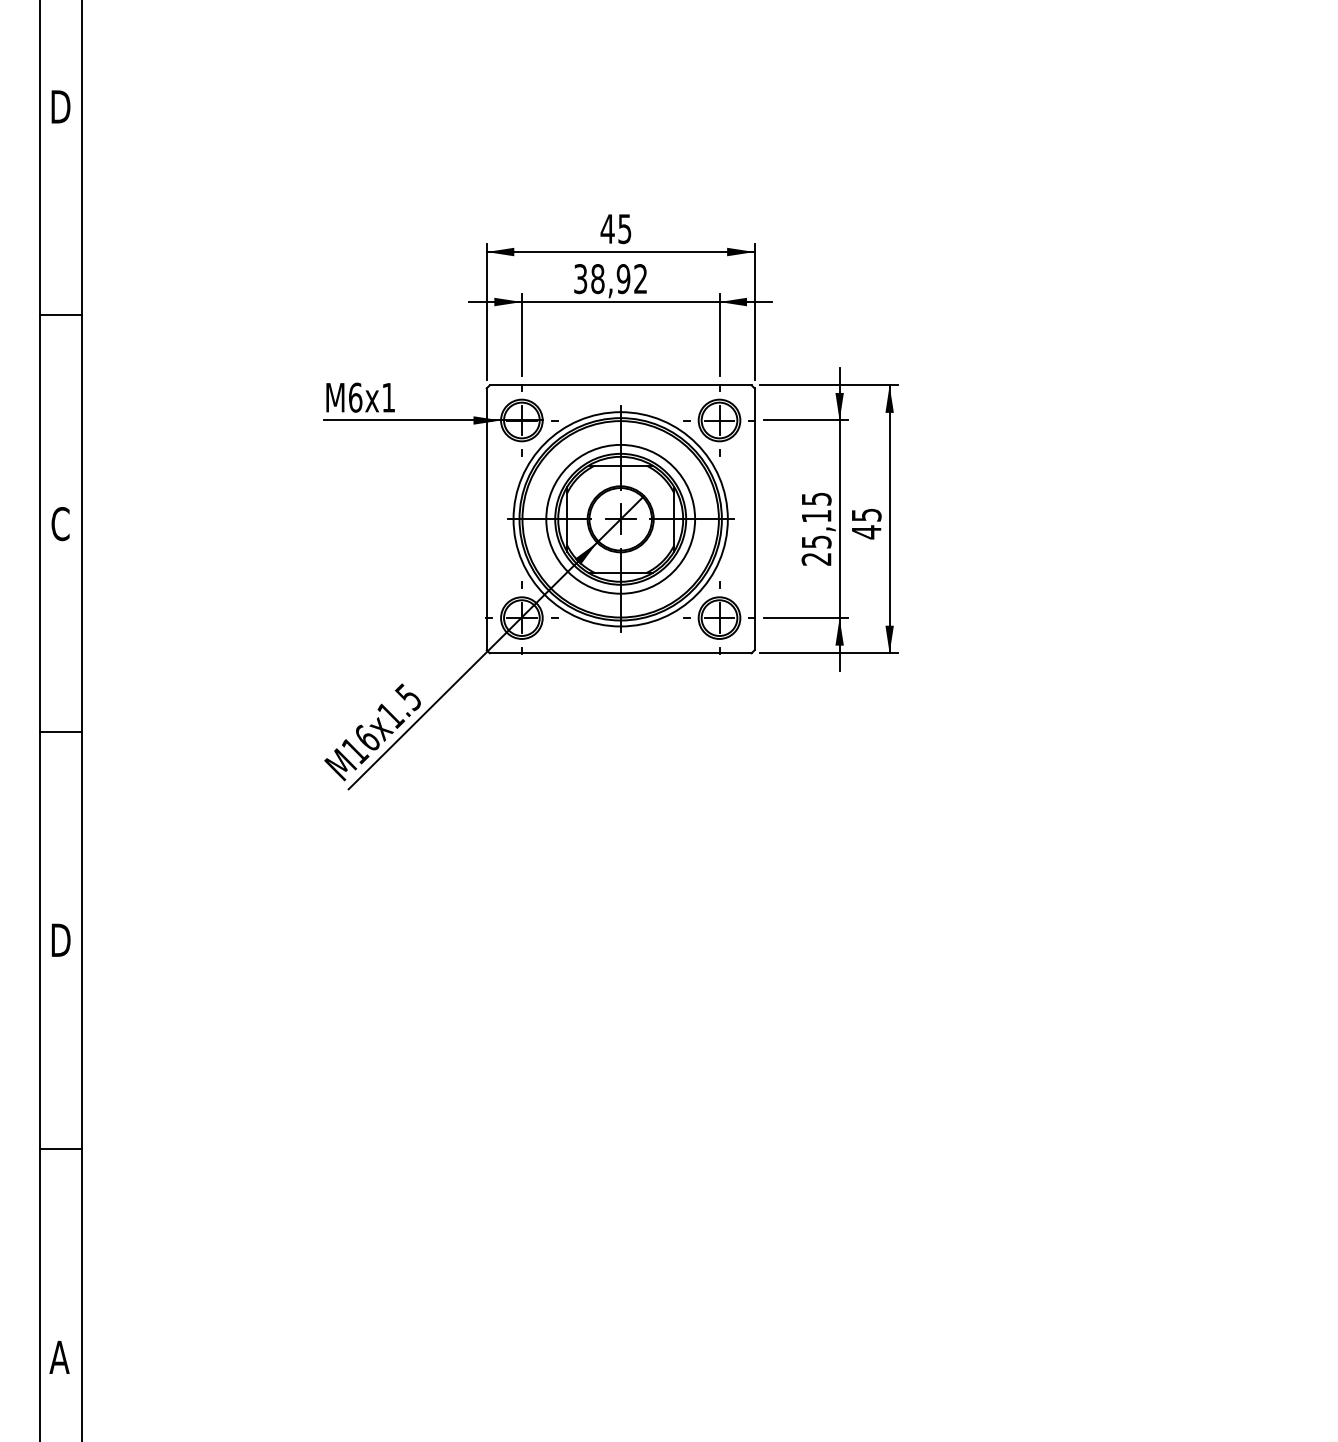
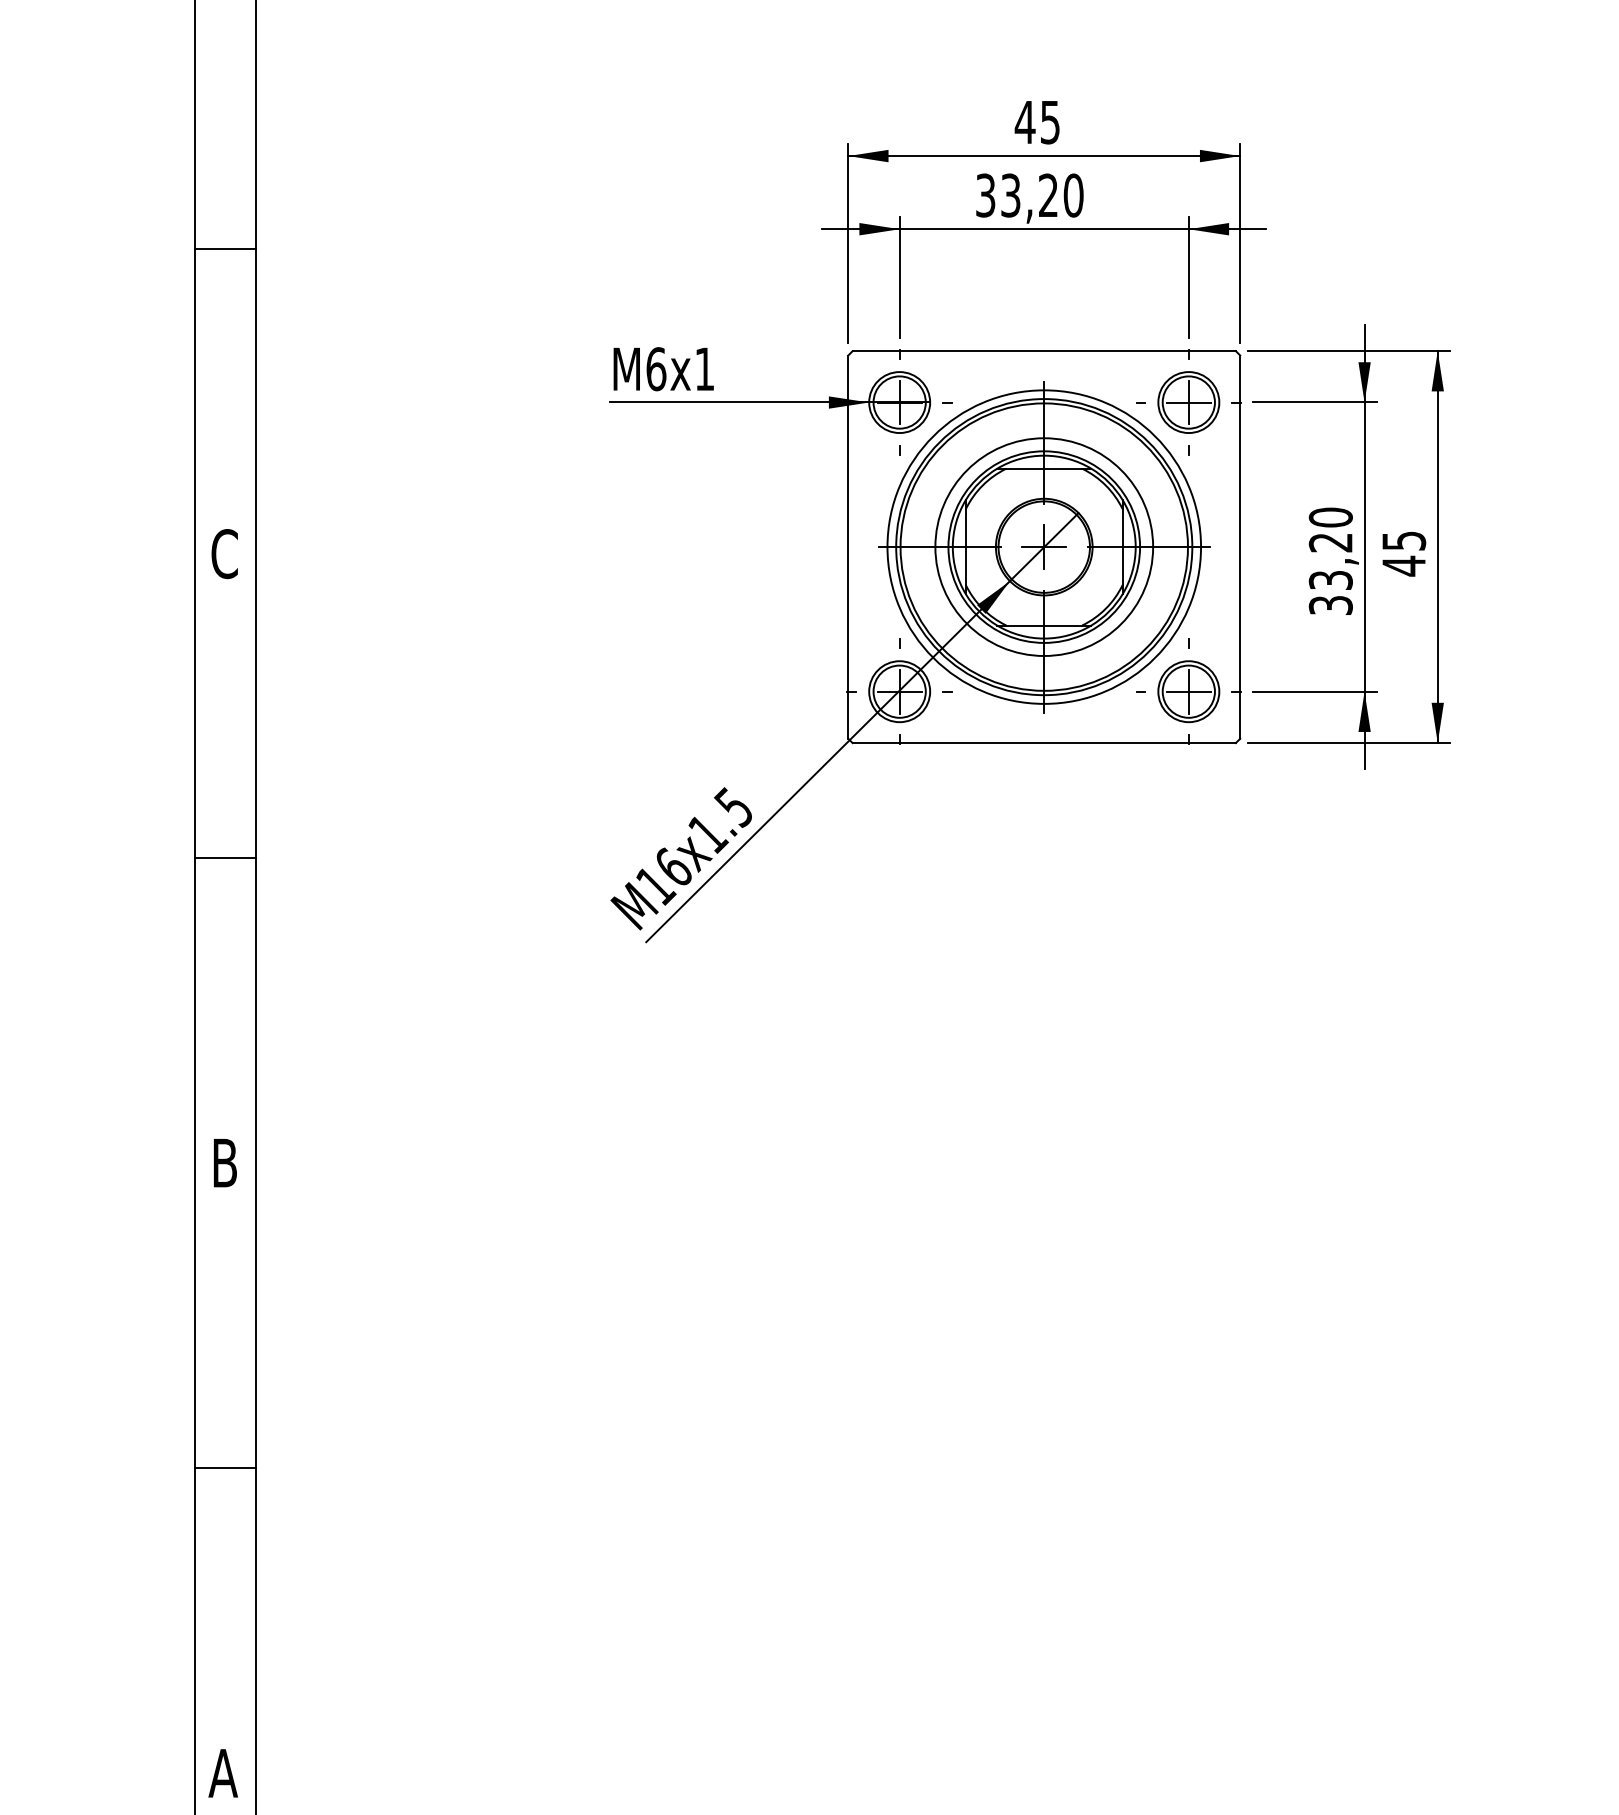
text: (619, 279) -> (1042, 196), 38,92 -> 33,20
text: (816, 528) -> (1330, 560), 25,15 -> 33,20
text: (60, 939) -> (224, 1161), D -> B

